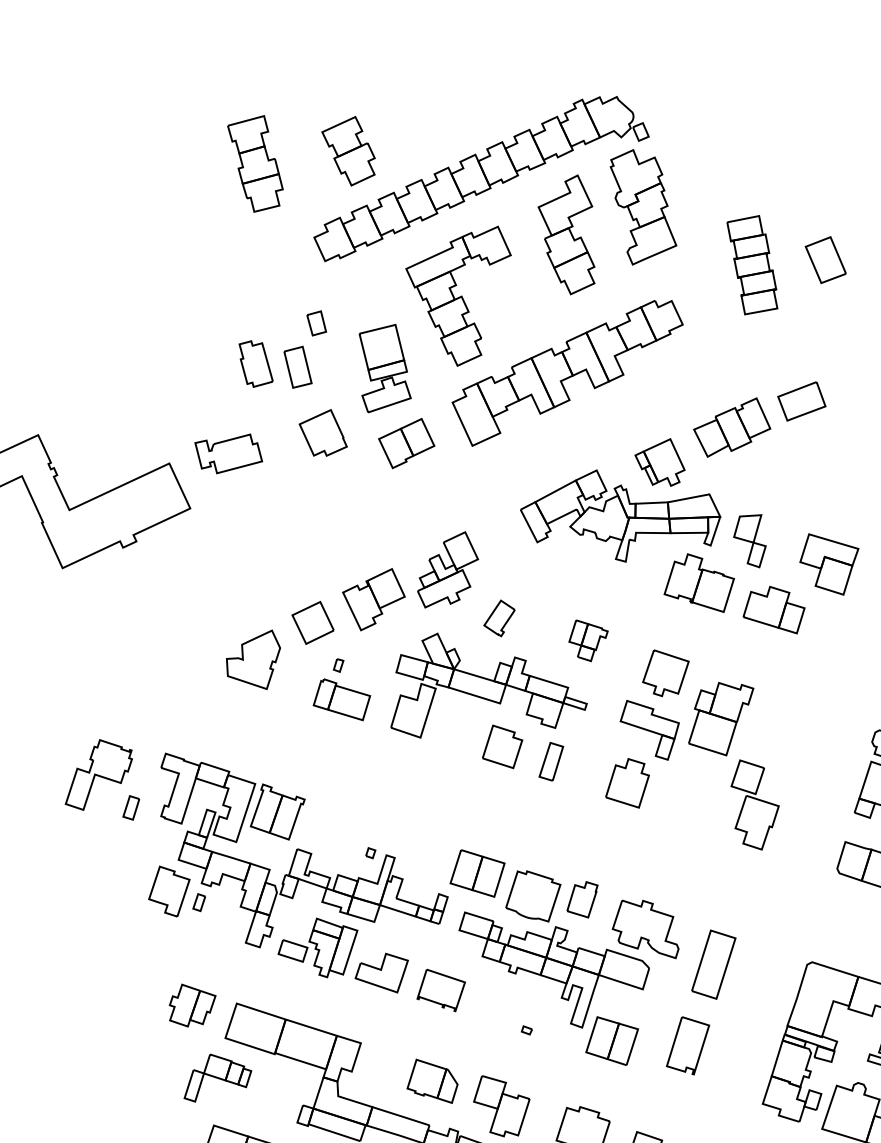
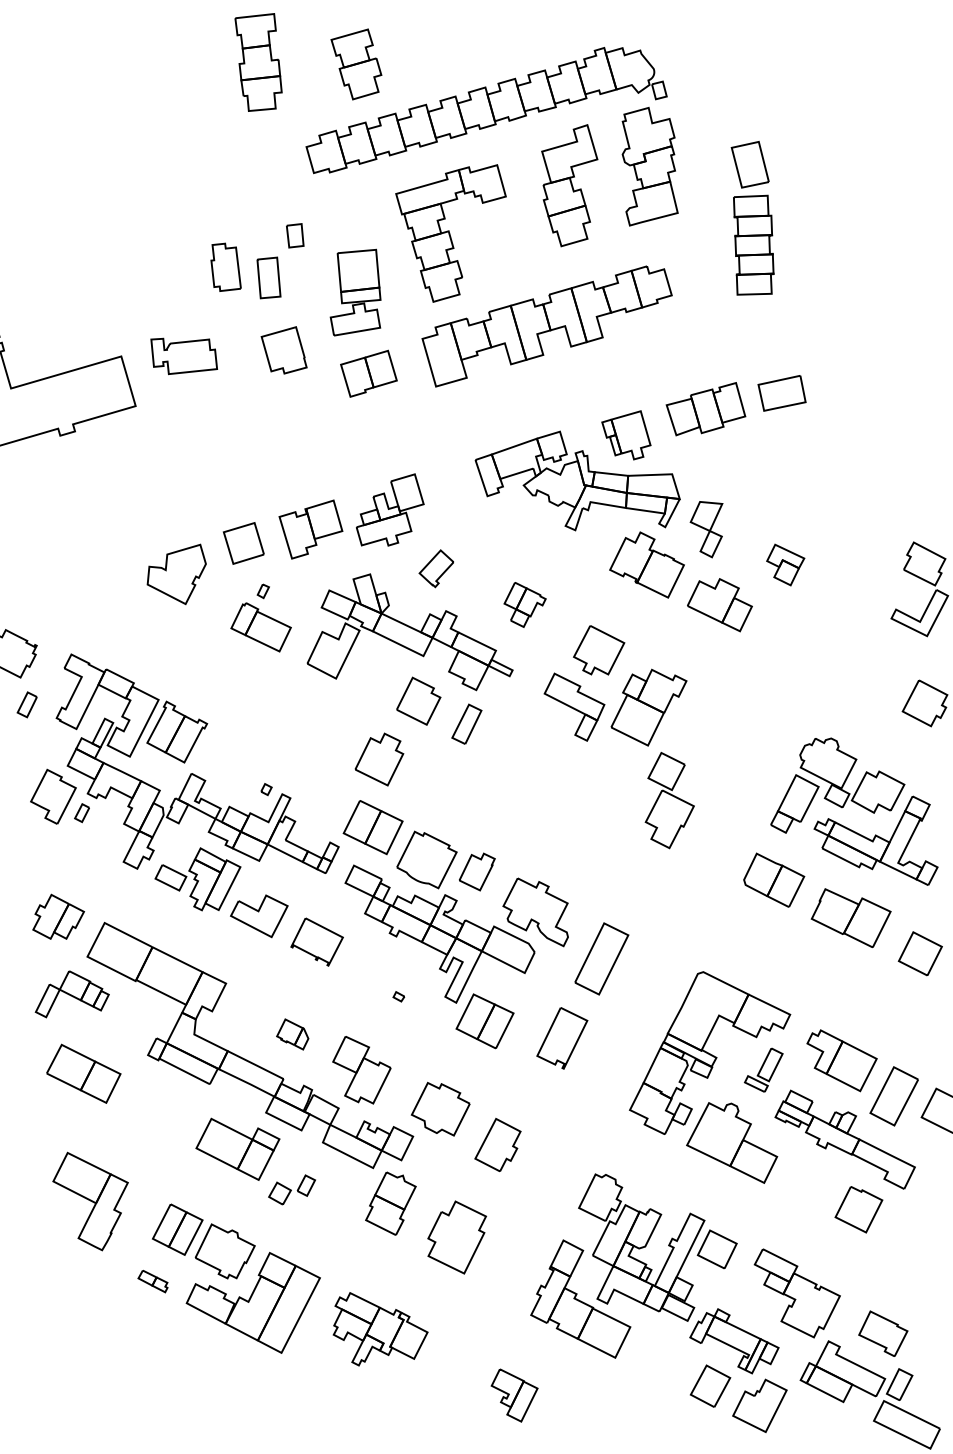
part: (825, 260) -> (749, 164), moved
part: (830, 563) -> (785, 564), size x0.6
part: (627, 784) -> (379, 759), moved
part: (431, 1081) -> (292, 1034), size x0.6

